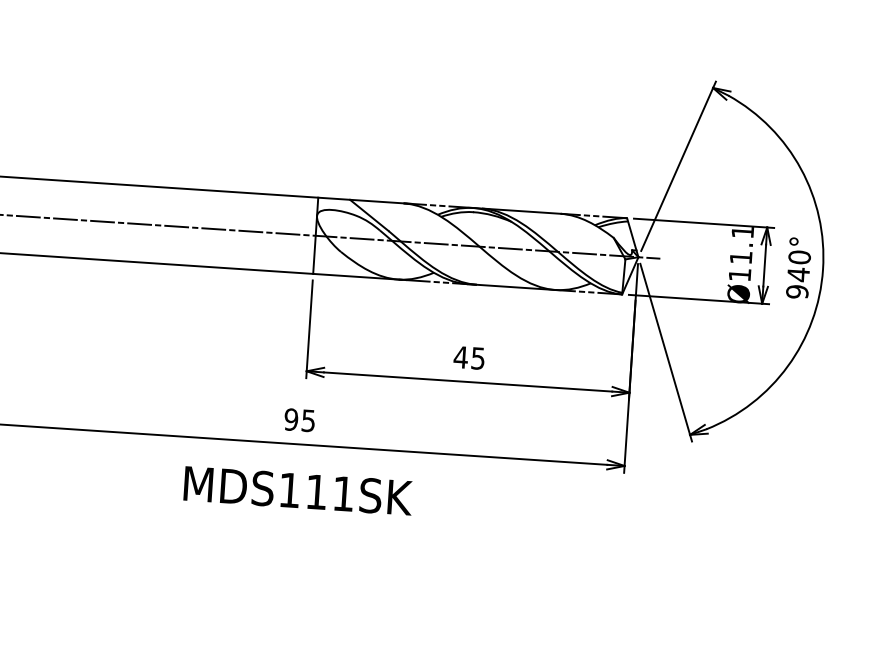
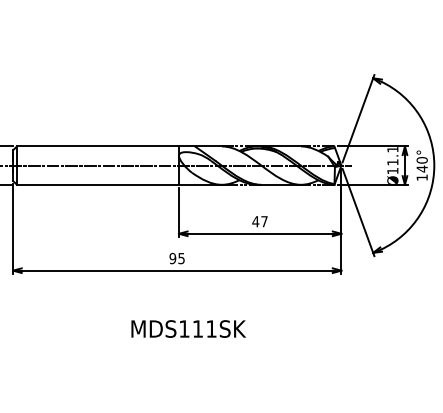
text: (796, 291) -> (421, 177), 940° -> 140°
text: (478, 358) -> (264, 221), 45 -> 47
text: (297, 489) -> (188, 328), moved

